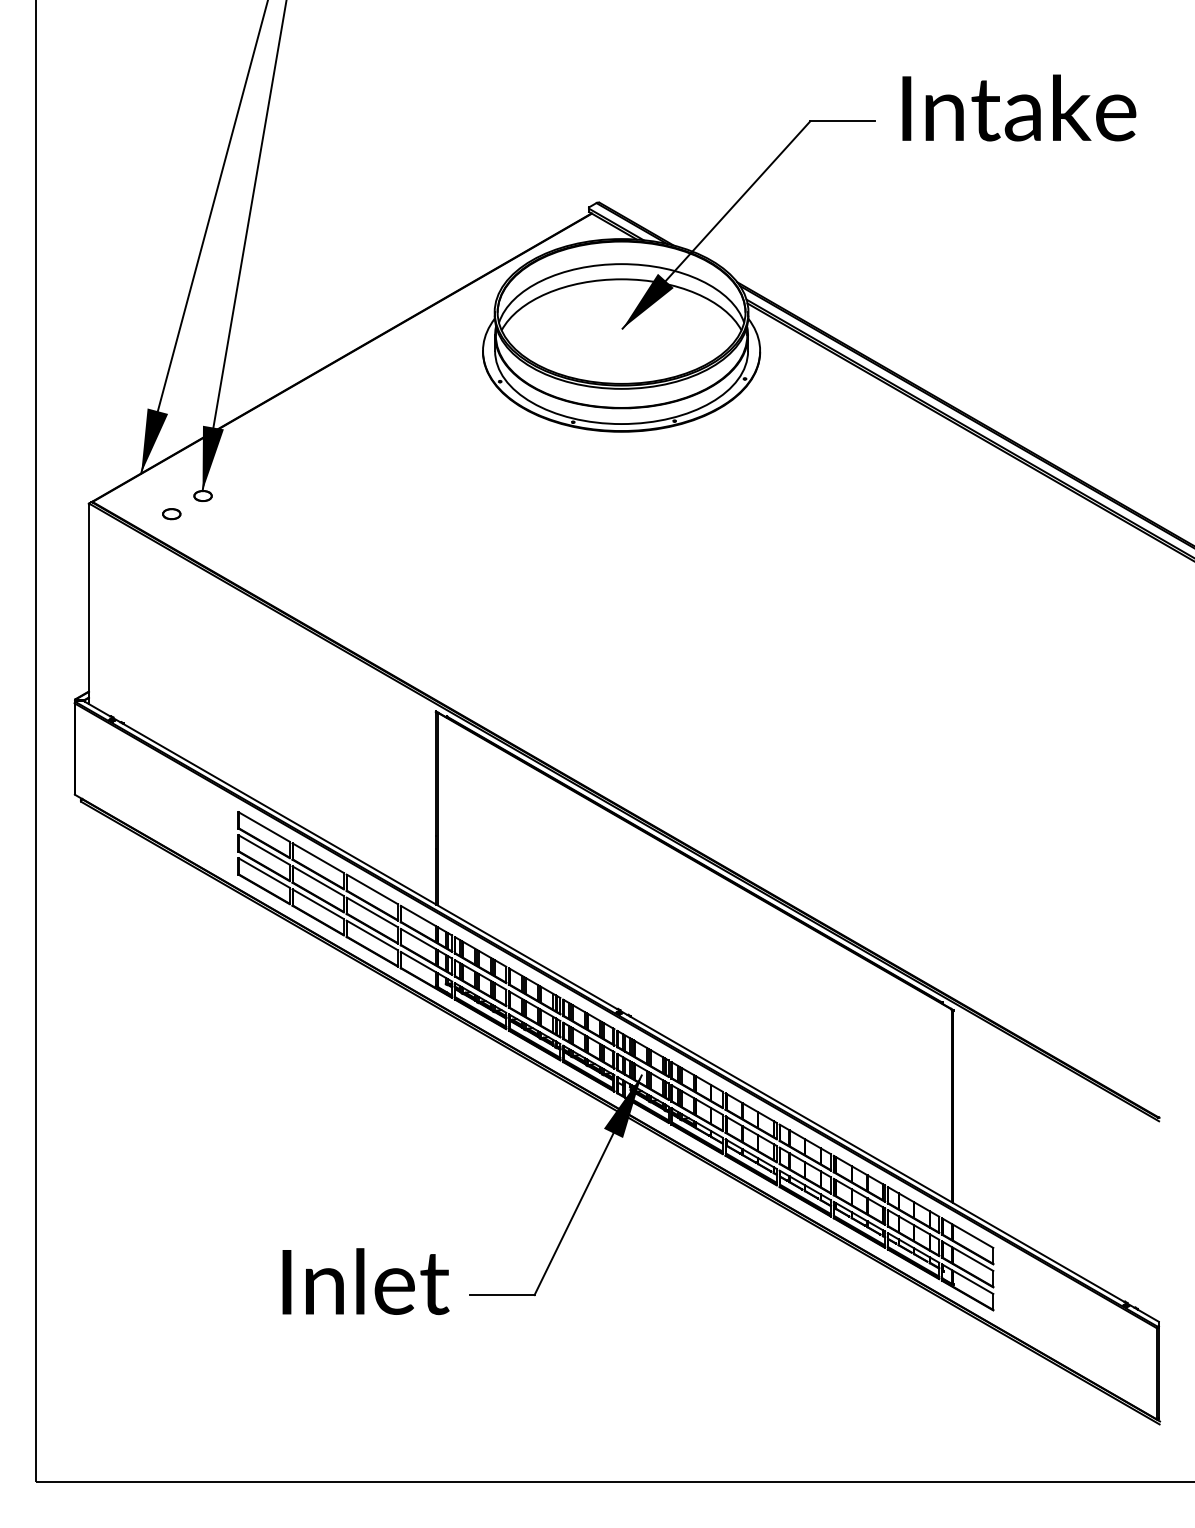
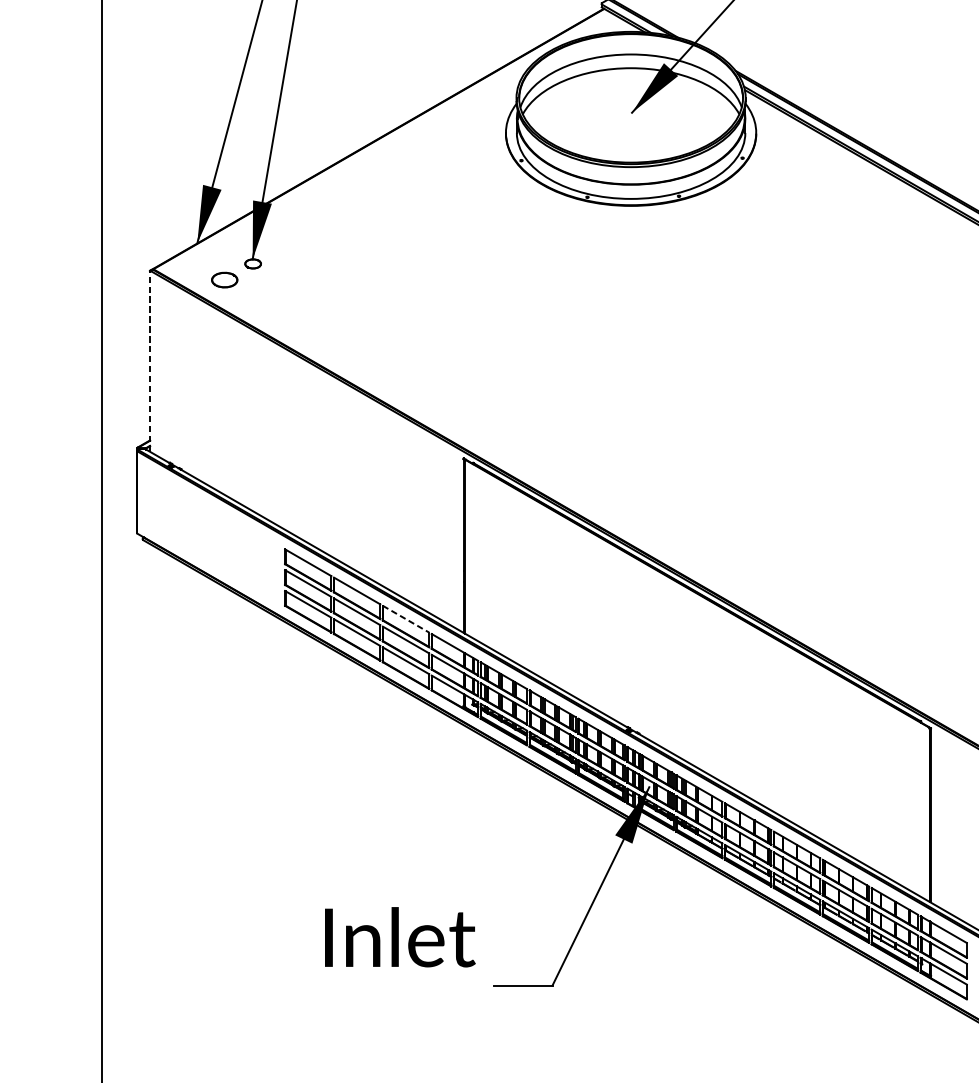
part: (171, 514) -> (224, 280), size x1.6
line: (88, 603) -> (149, 360), solid -> dashed
line: (372, 889) -> (406, 619), solid -> dashed
text: (365, 1281) -> (399, 937), moved

